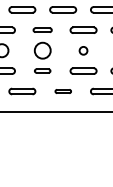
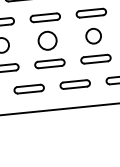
part: (42, 29) -> (44, 16), size x1.43
circle: (83, 50) -> (93, 36), size x1.67
part: (42, 70) -> (49, 63), size x1.67
part: (63, 91) -> (75, 84), size x1.67

